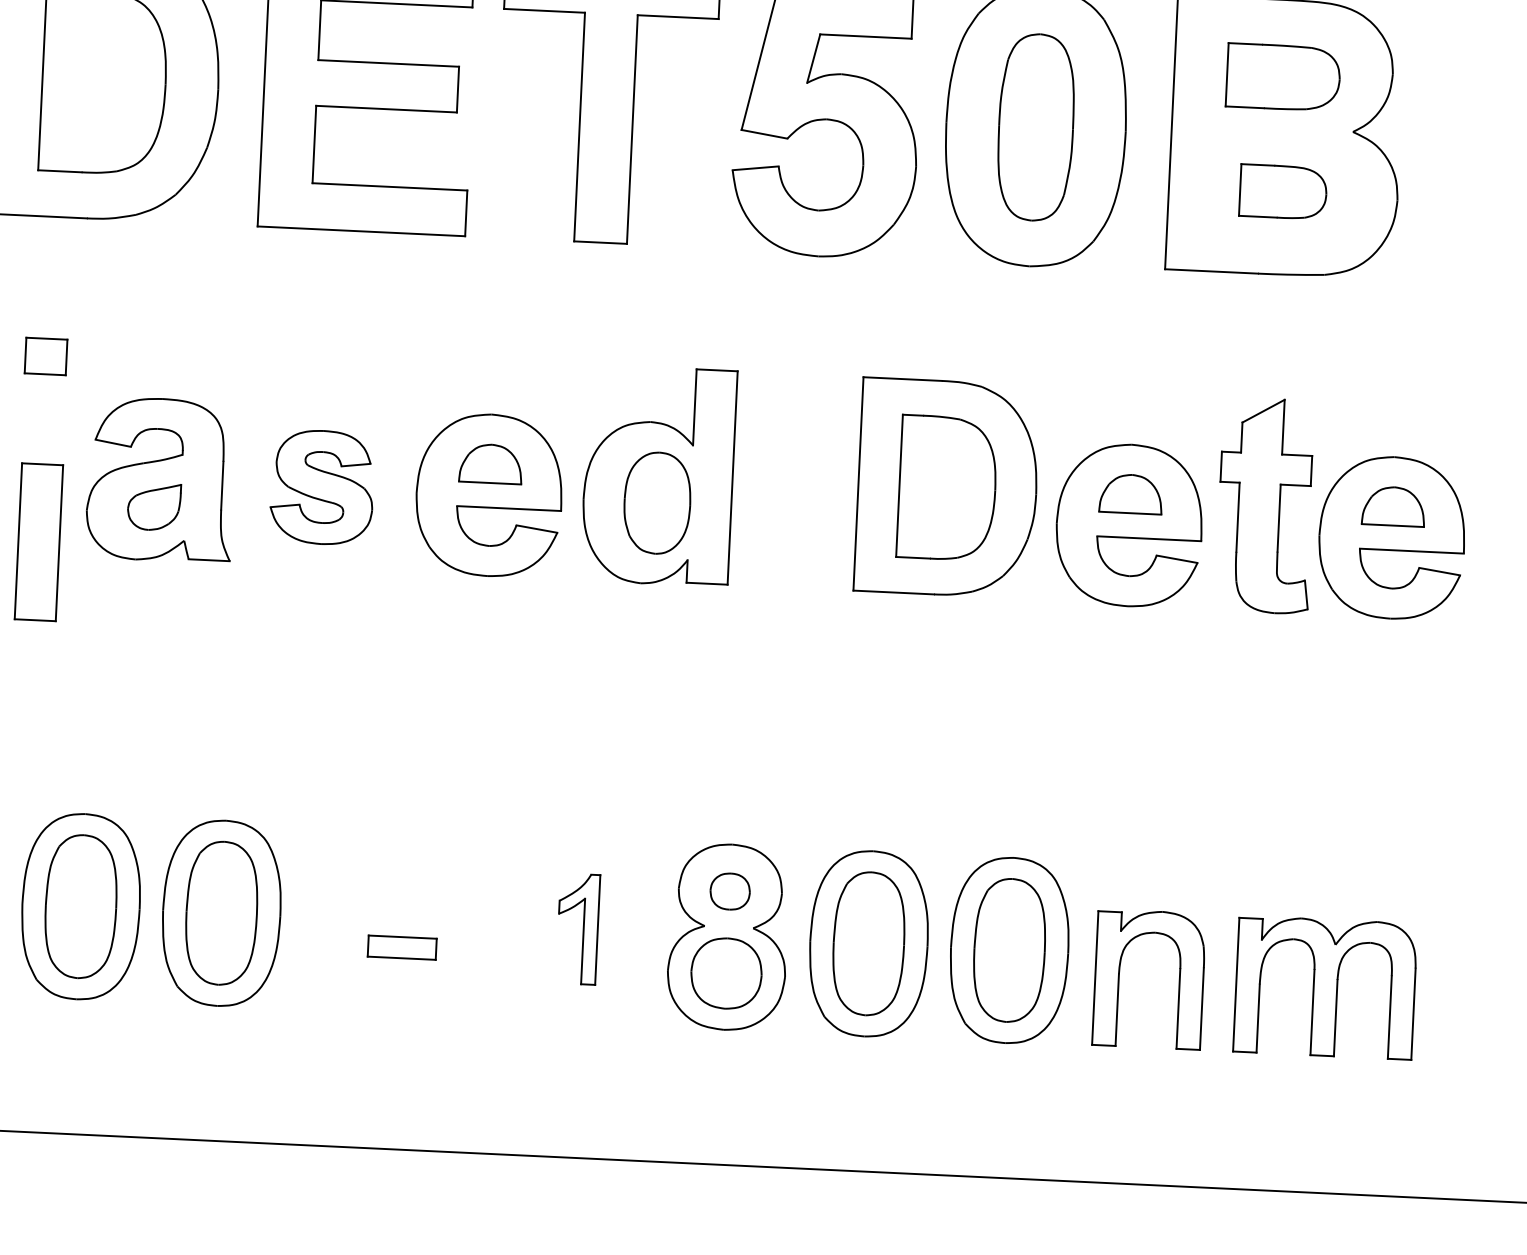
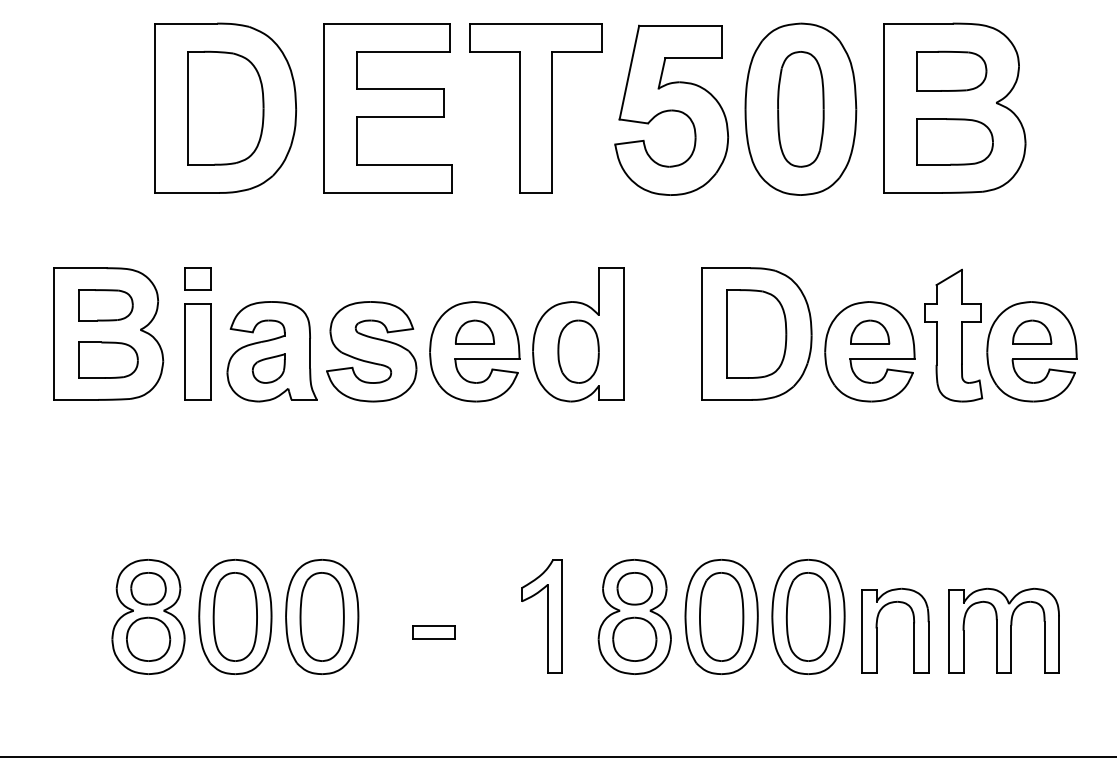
part: (1282, 191) -> (954, 141), size x1.43
part: (321, 486) -> (371, 351), size x1.43
part: (38, 541) -> (197, 351), moved
part: (729, 891) -> (634, 588), size x1.43
part: (577, 929) -> (541, 616), size x1.67

